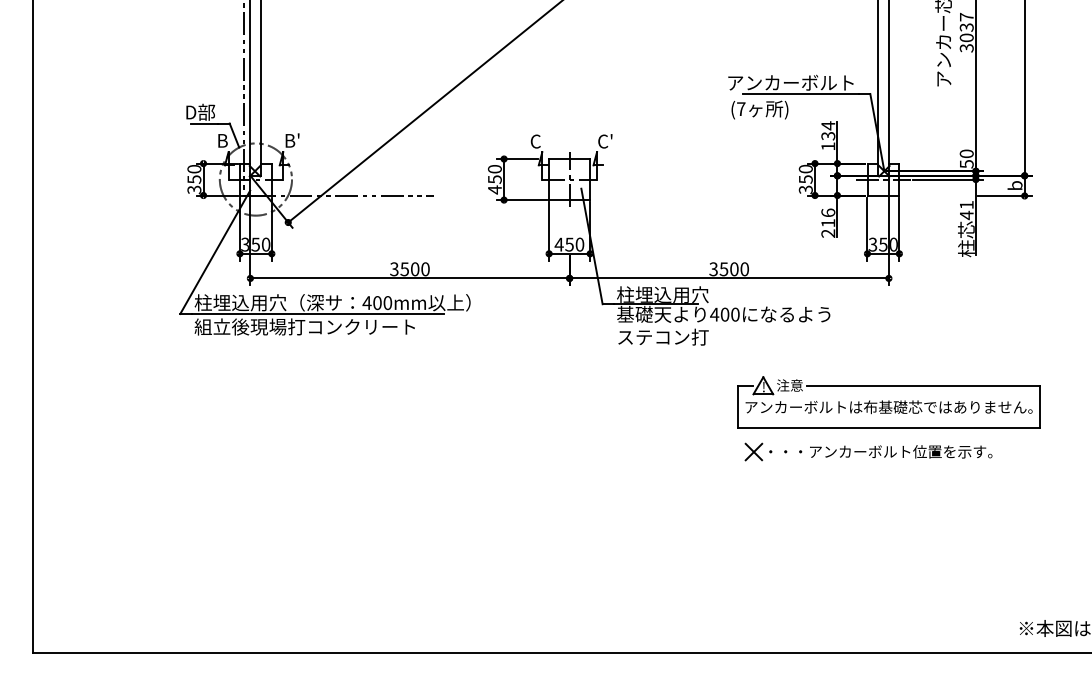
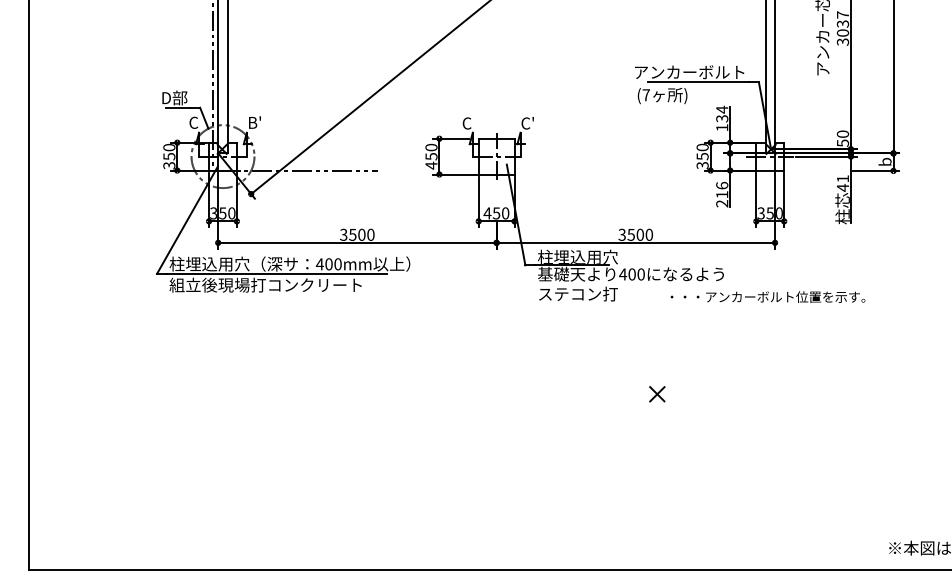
text: (222, 140) -> (193, 122), B -> C
part: (888, 401) -> (774, 350), removed
text: (880, 451) -> (767, 296), moved

